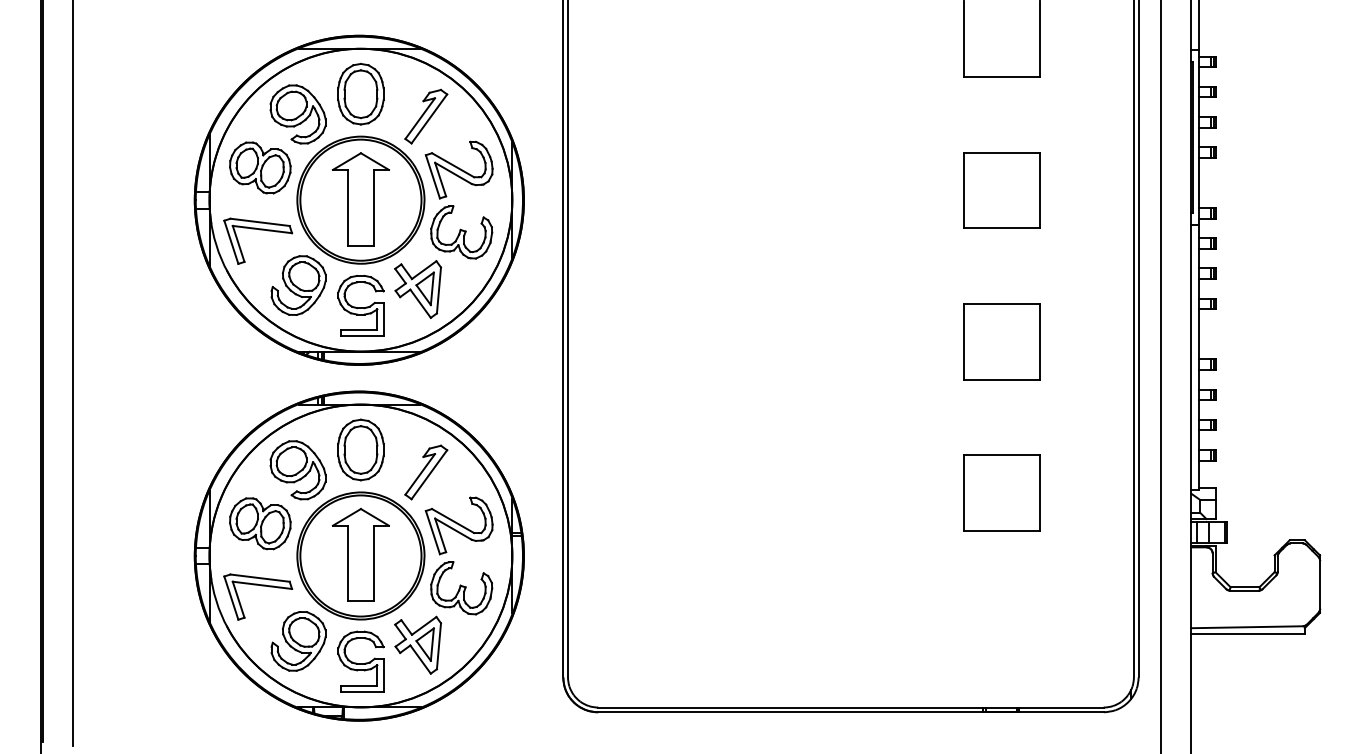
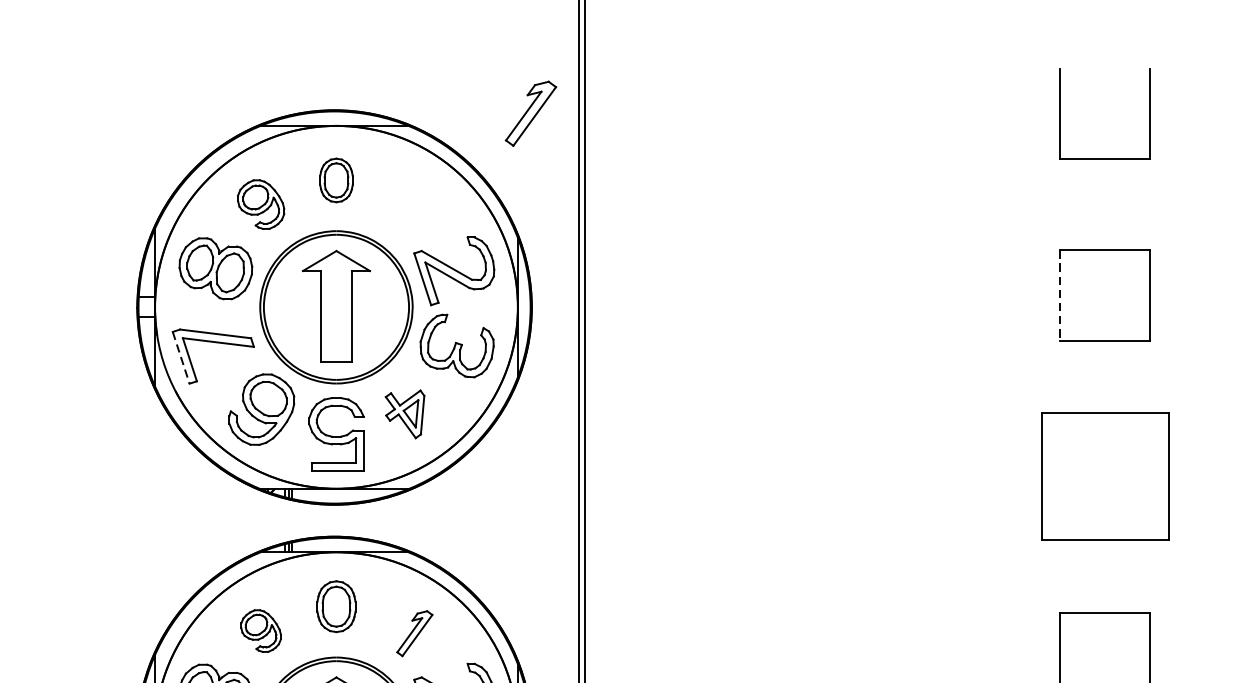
part: (360, 94) -> (335, 180), size x0.6
part: (297, 114) -> (260, 204), size x0.7
part: (426, 116) -> (531, 113), moved
line: (964, 190) -> (1059, 295), solid -> dashed
line: (231, 242) -> (181, 358), solid -> dashed
part: (418, 289) -> (405, 414), size x0.7
part: (1001, 341) -> (1104, 476), size x1.4
part: (360, 449) -> (335, 606), size x0.7
part: (297, 470) -> (260, 631), size x0.6
part: (426, 472) -> (415, 633), size x0.7

